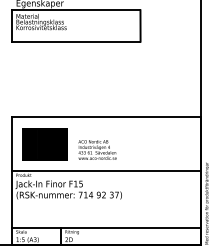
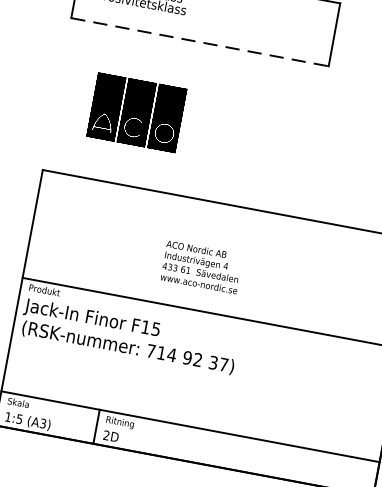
line: (76, 41) -> (200, 41), solid -> dashed
part: (44, 144) -> (135, 112), moved

